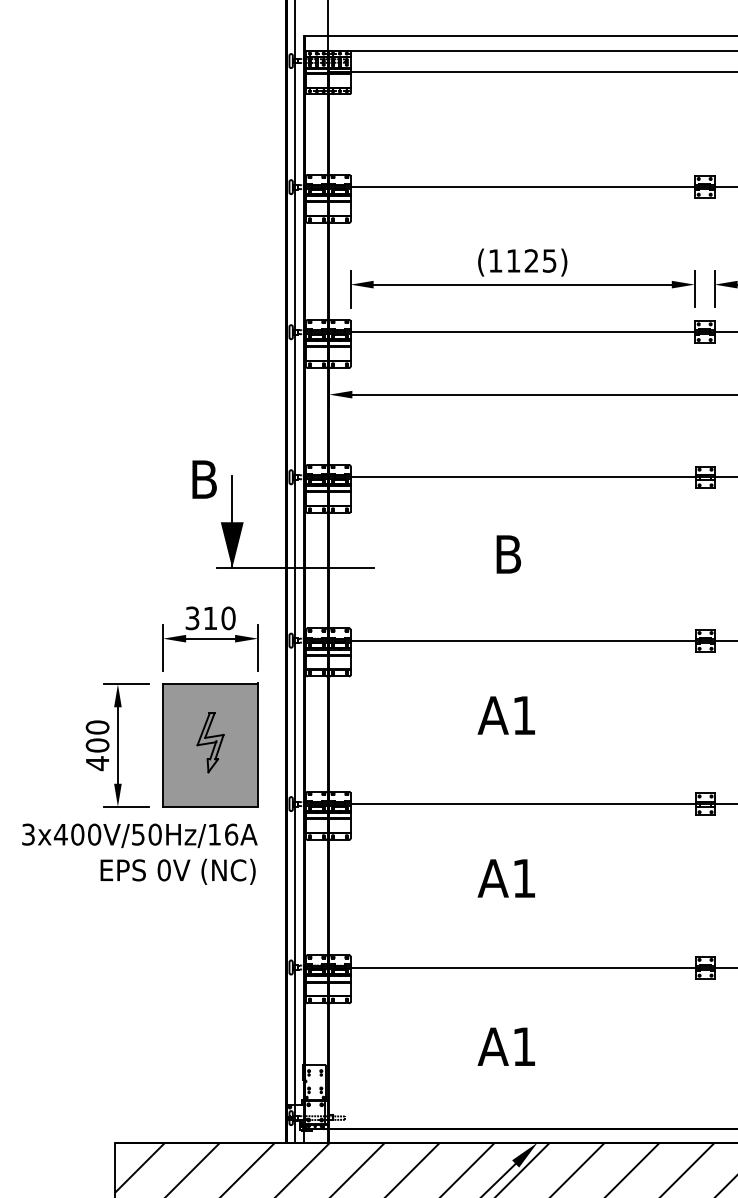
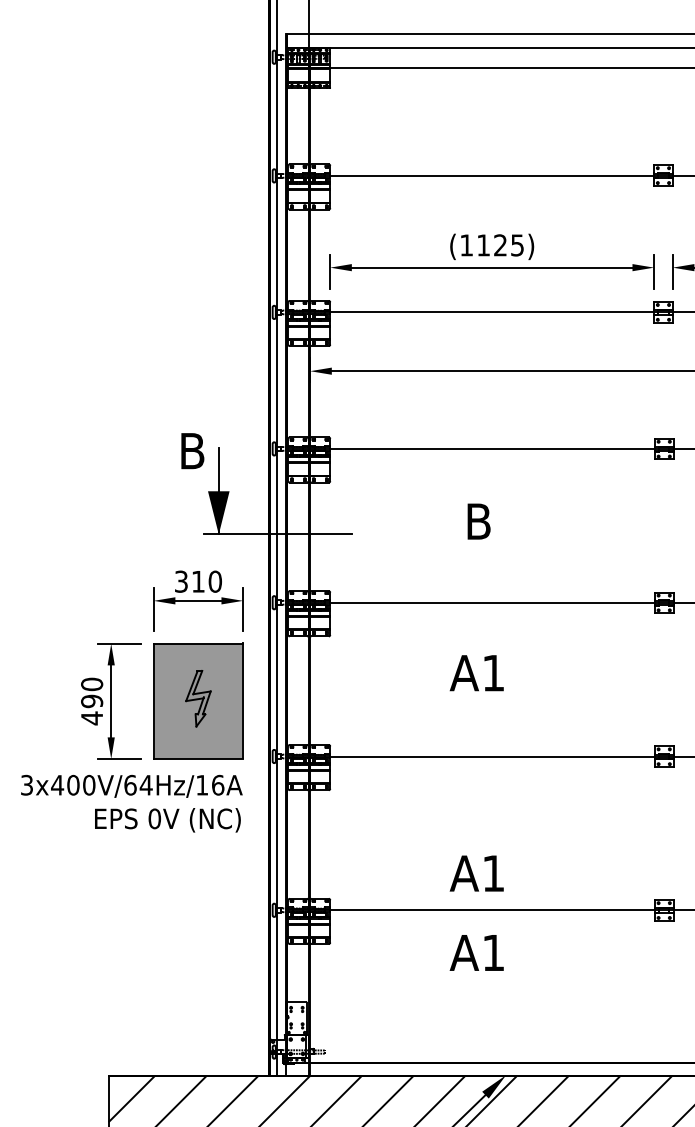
text: (97, 745) -> (91, 701), 400 -> 490
text: (147, 834) -> (139, 785), 3x400V/50Hz/16A -> 3x400V/64Hz/16A
text: (505, 878) -> (475, 873), moved
text: (505, 1046) -> (475, 952), moved

